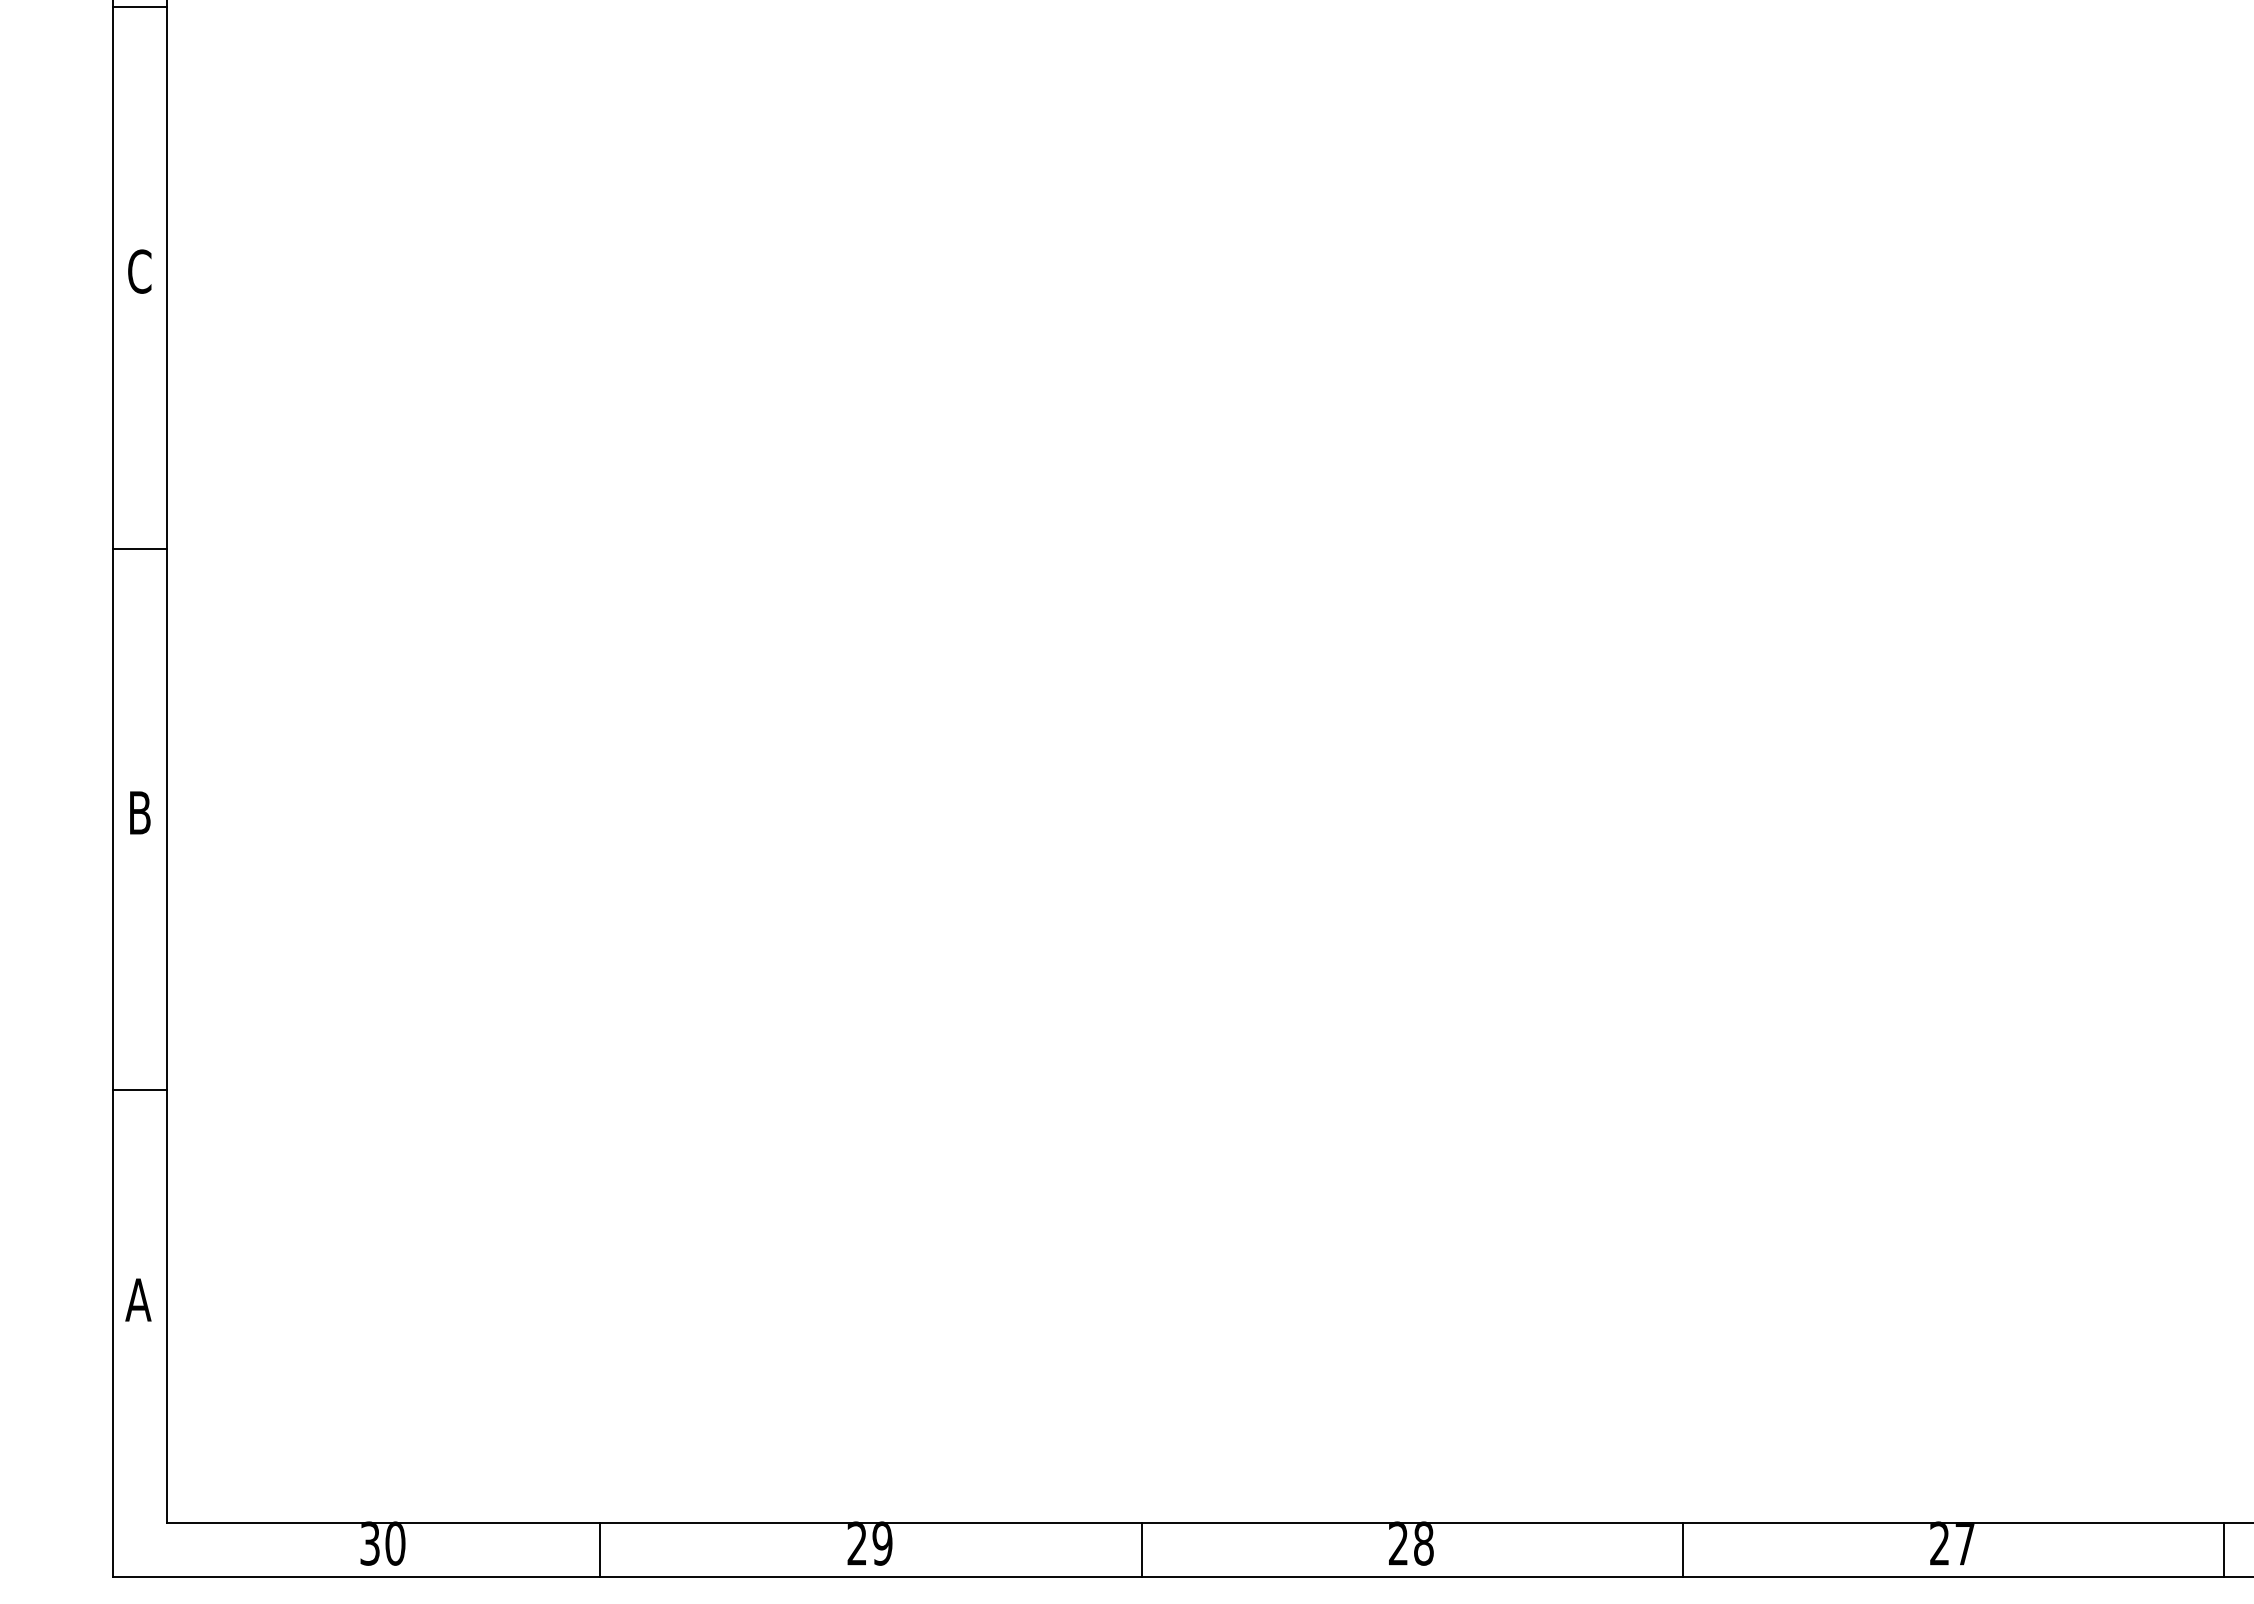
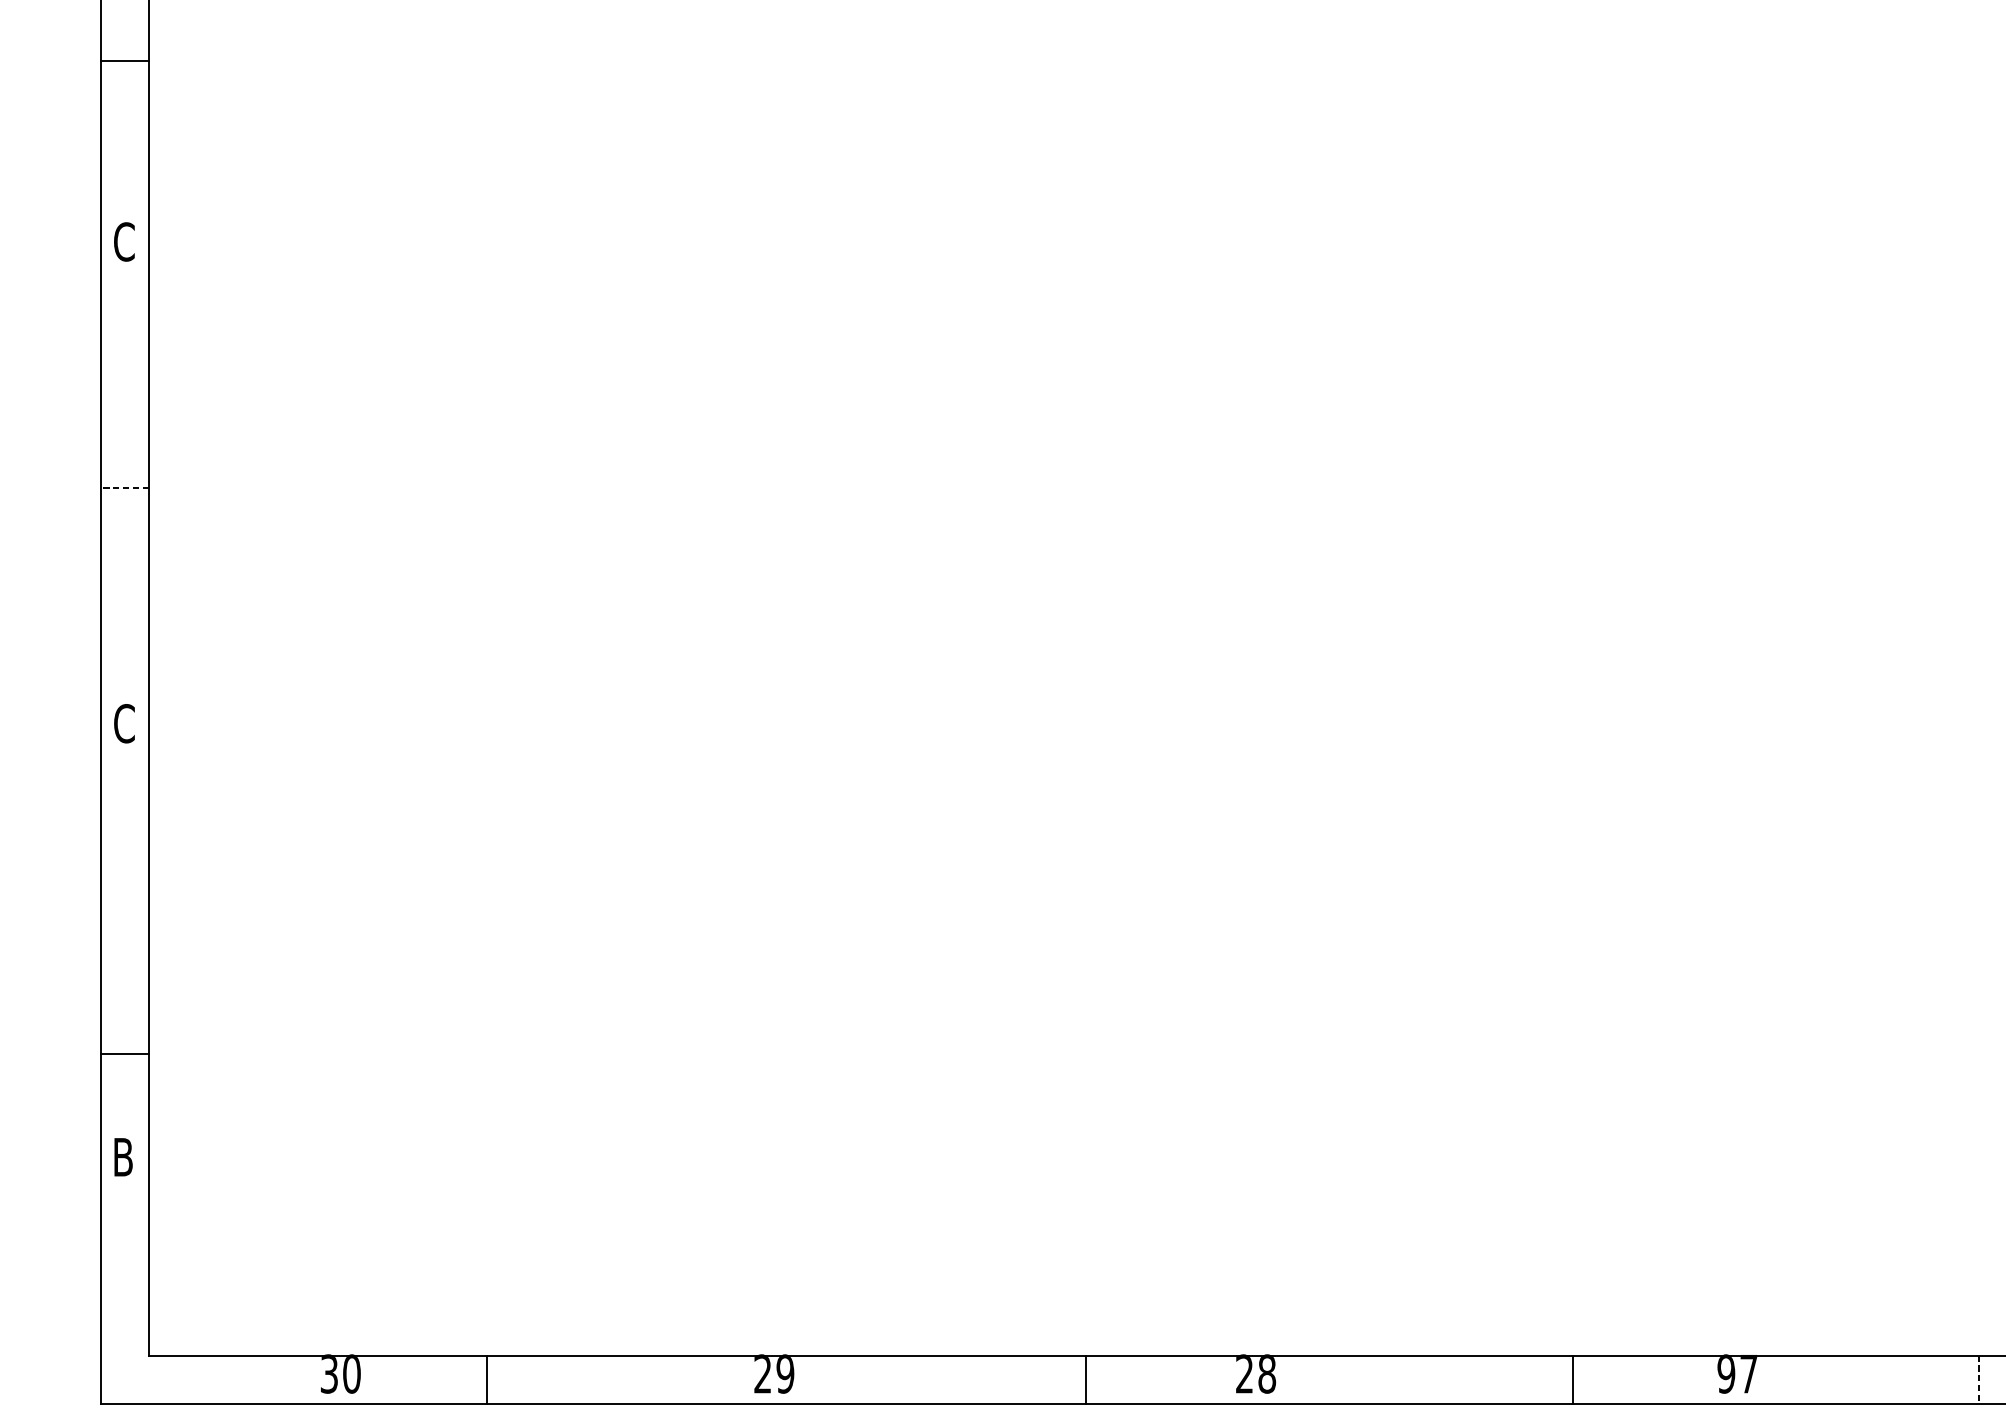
line: (140, 7) -> (125, 61), moved
line: (139, 548) -> (124, 488), solid -> dashed
text: (139, 812) -> (124, 723), B -> C
line: (140, 1089) -> (125, 1053), moved
text: (138, 1299) -> (123, 1156), A -> B
text: (1939, 1543) -> (1726, 1373), 27 -> 97
line: (600, 1549) -> (487, 1379), moved
line: (1141, 1549) -> (1086, 1379), moved
line: (1682, 1549) -> (1573, 1379), moved
line: (2224, 1550) -> (1979, 1380), solid -> dashed

